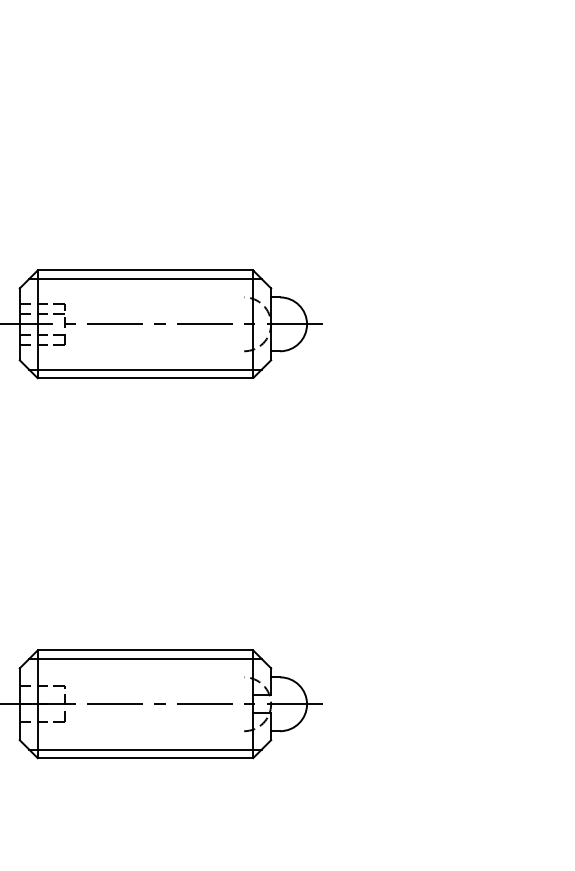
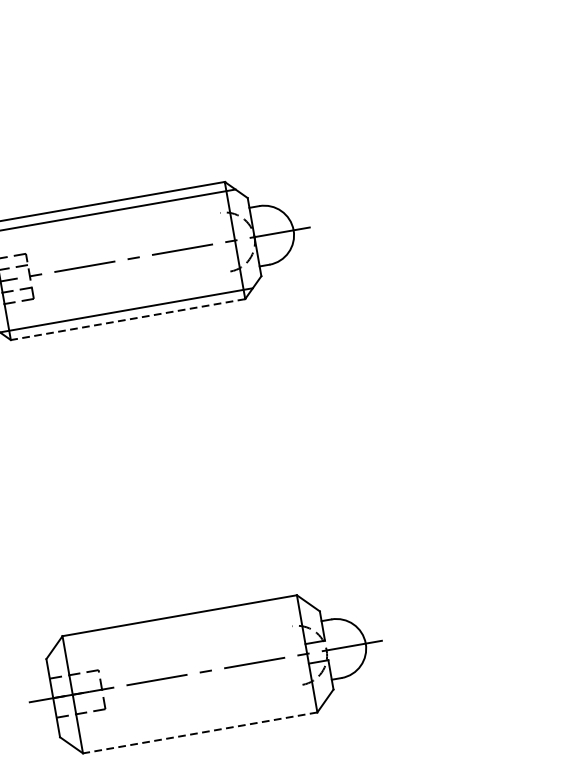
line: (145, 378) -> (128, 319), solid -> dashed
line: (145, 658) -> (181, 624), removed
line: (145, 749) -> (198, 723), removed
line: (145, 758) -> (200, 733), solid -> dashed

